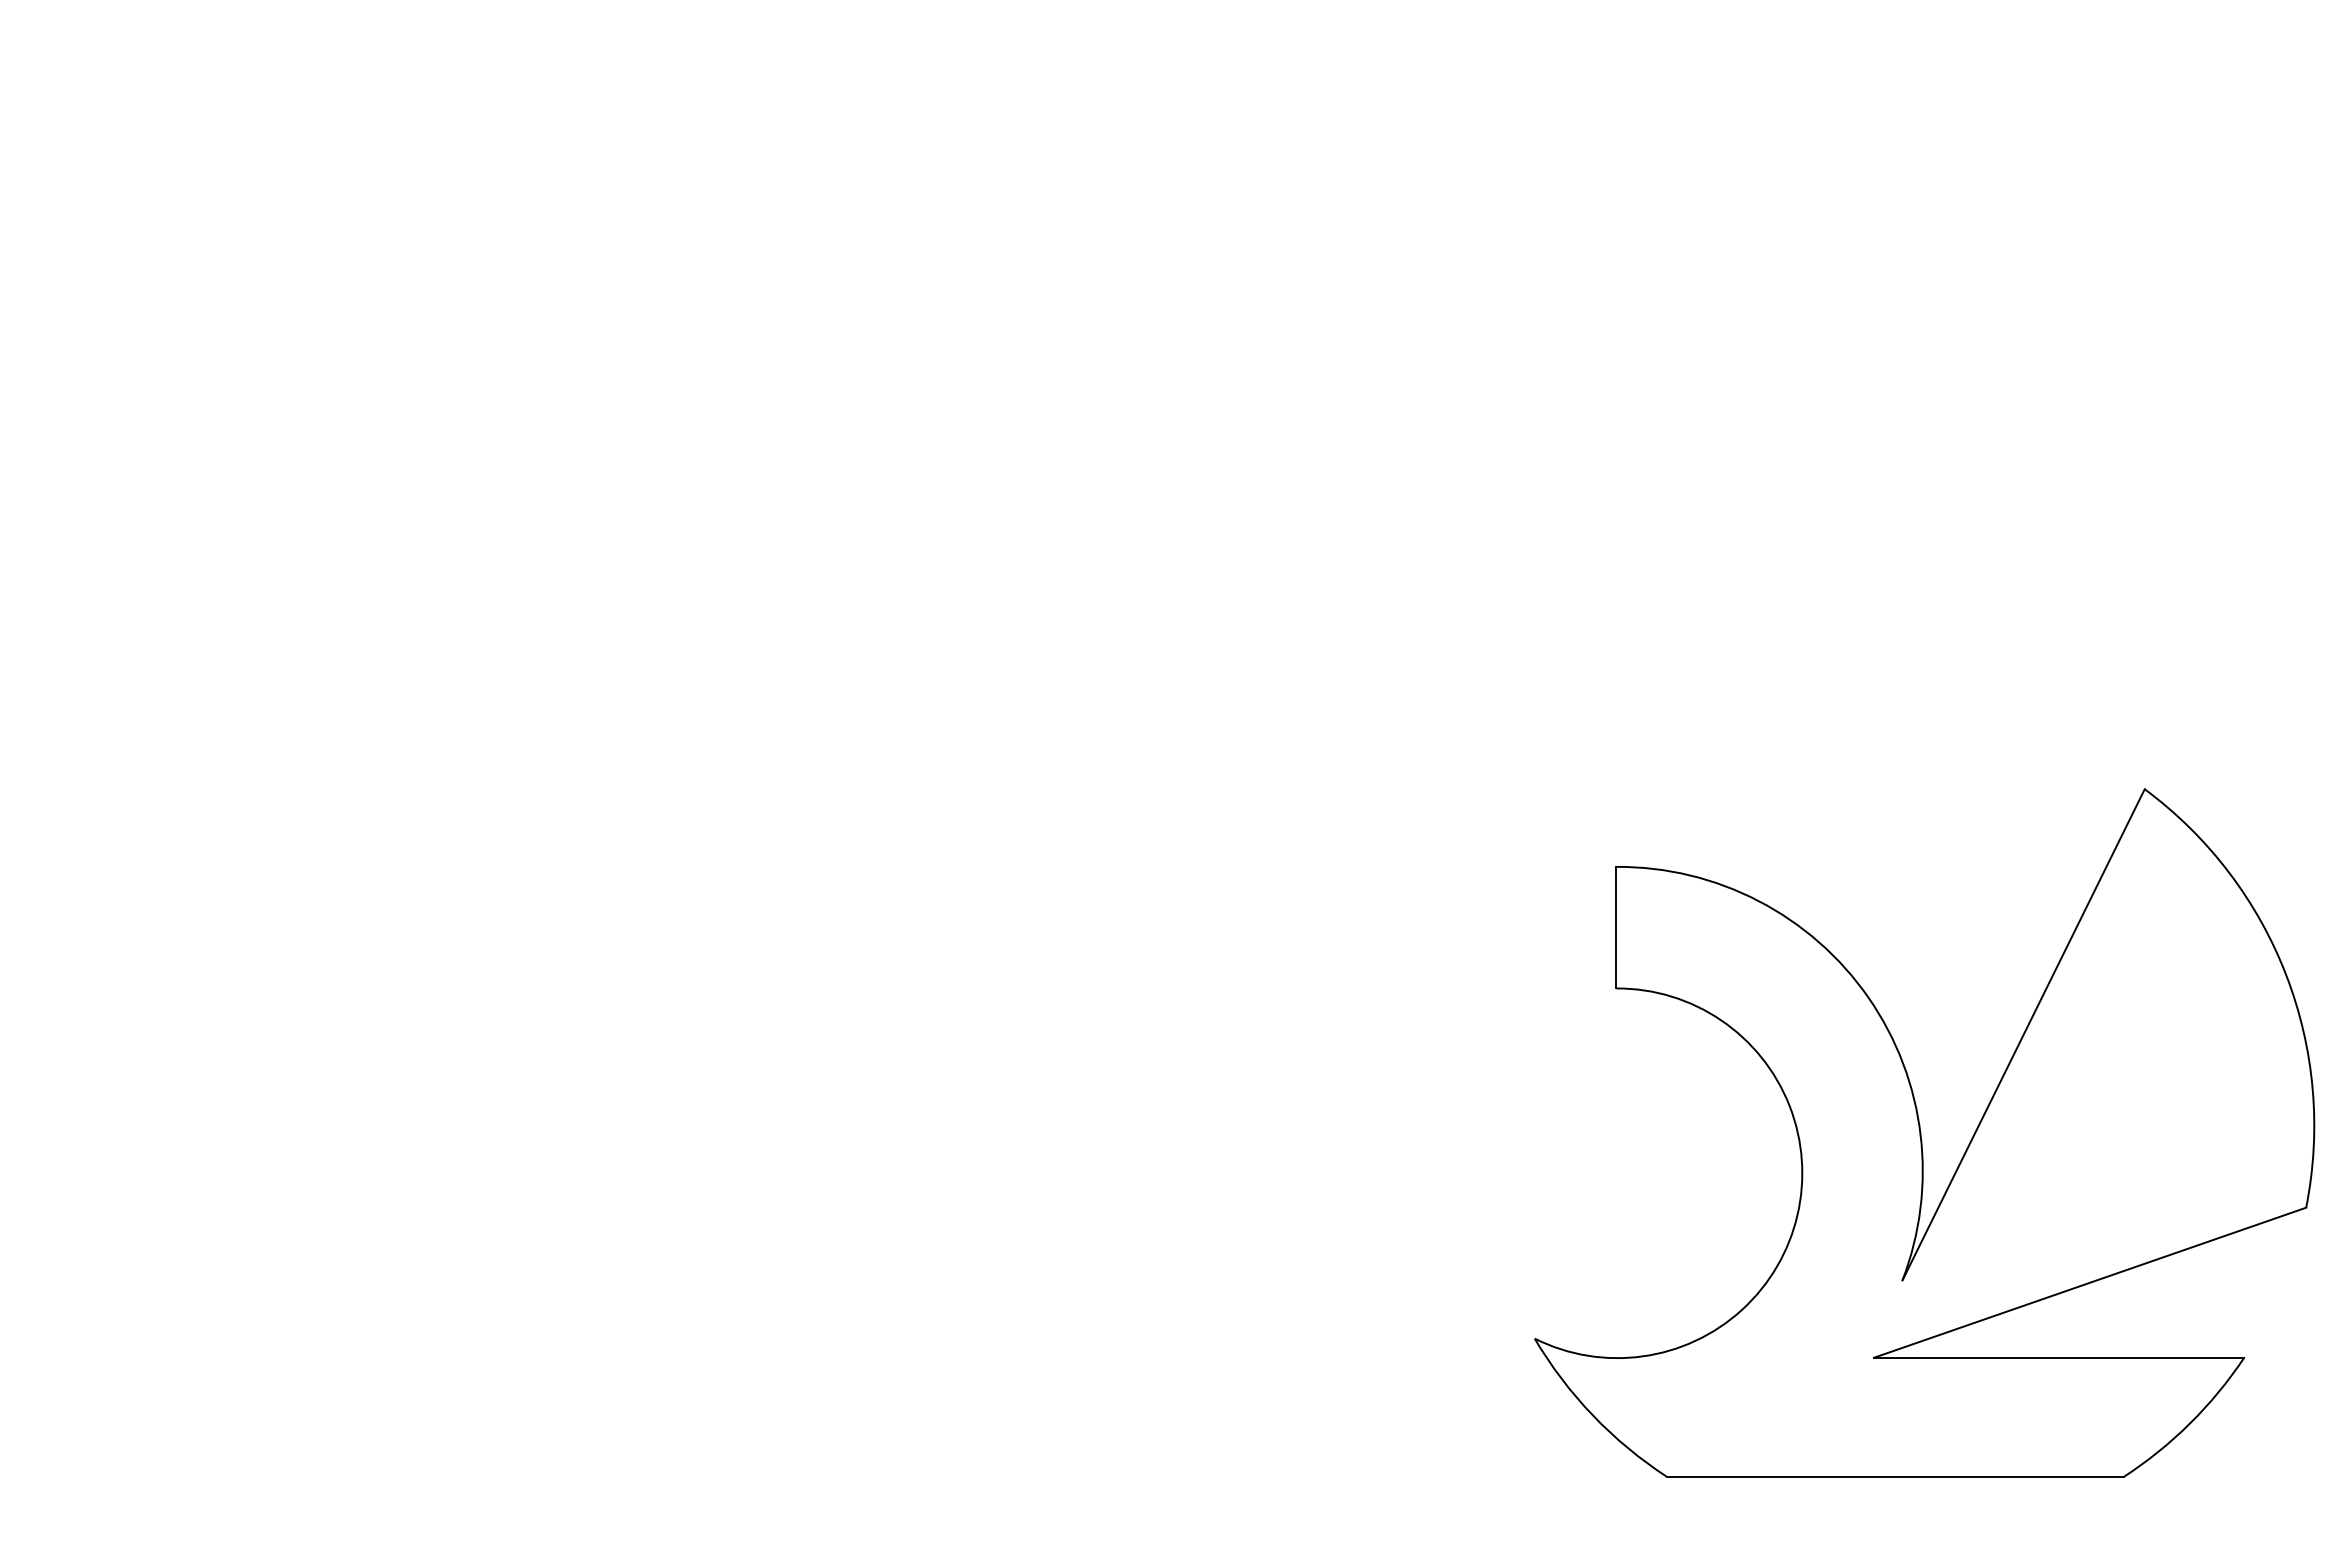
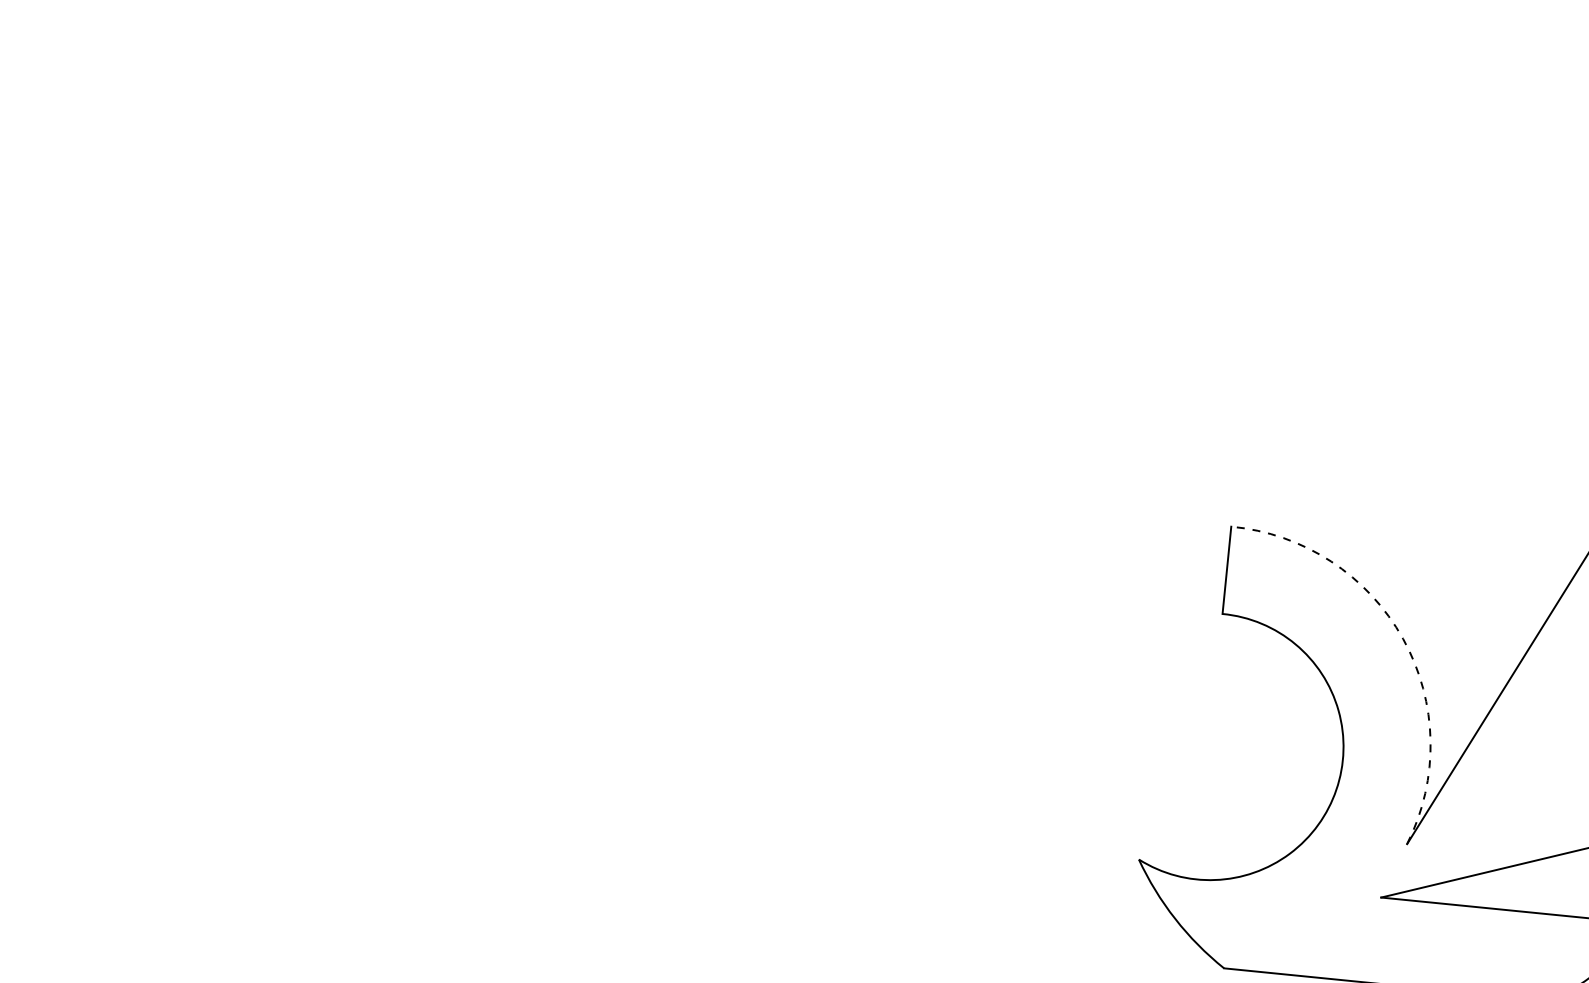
arc: (1868, 997) -> (1403, 638), solid -> dashed

